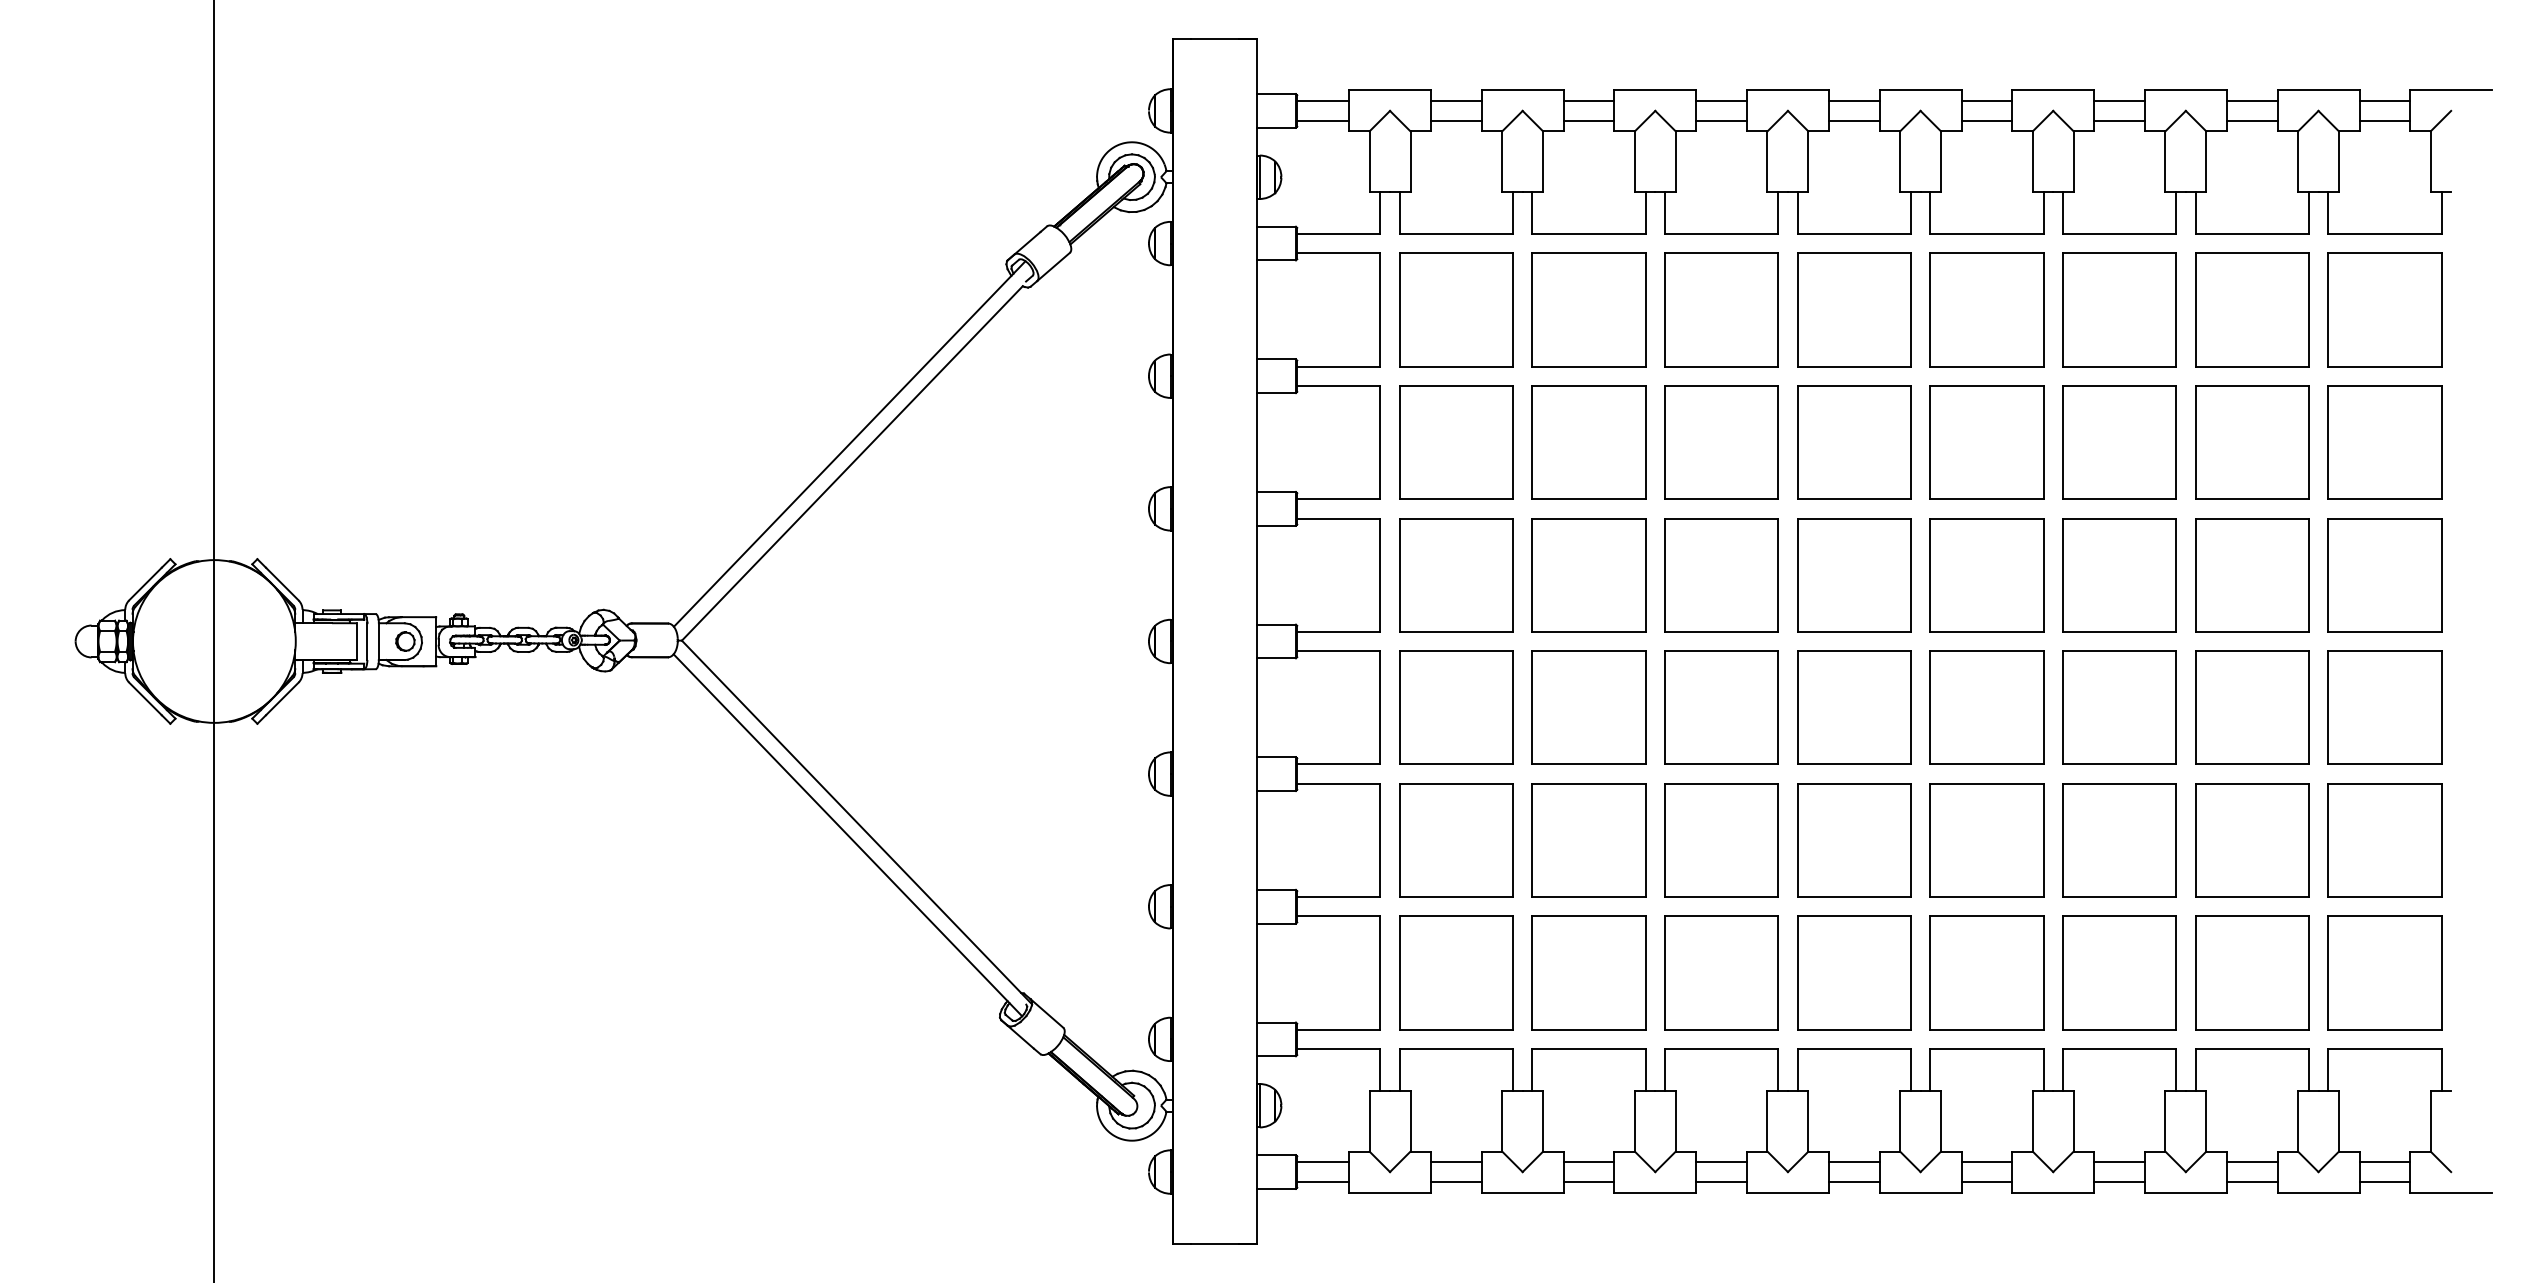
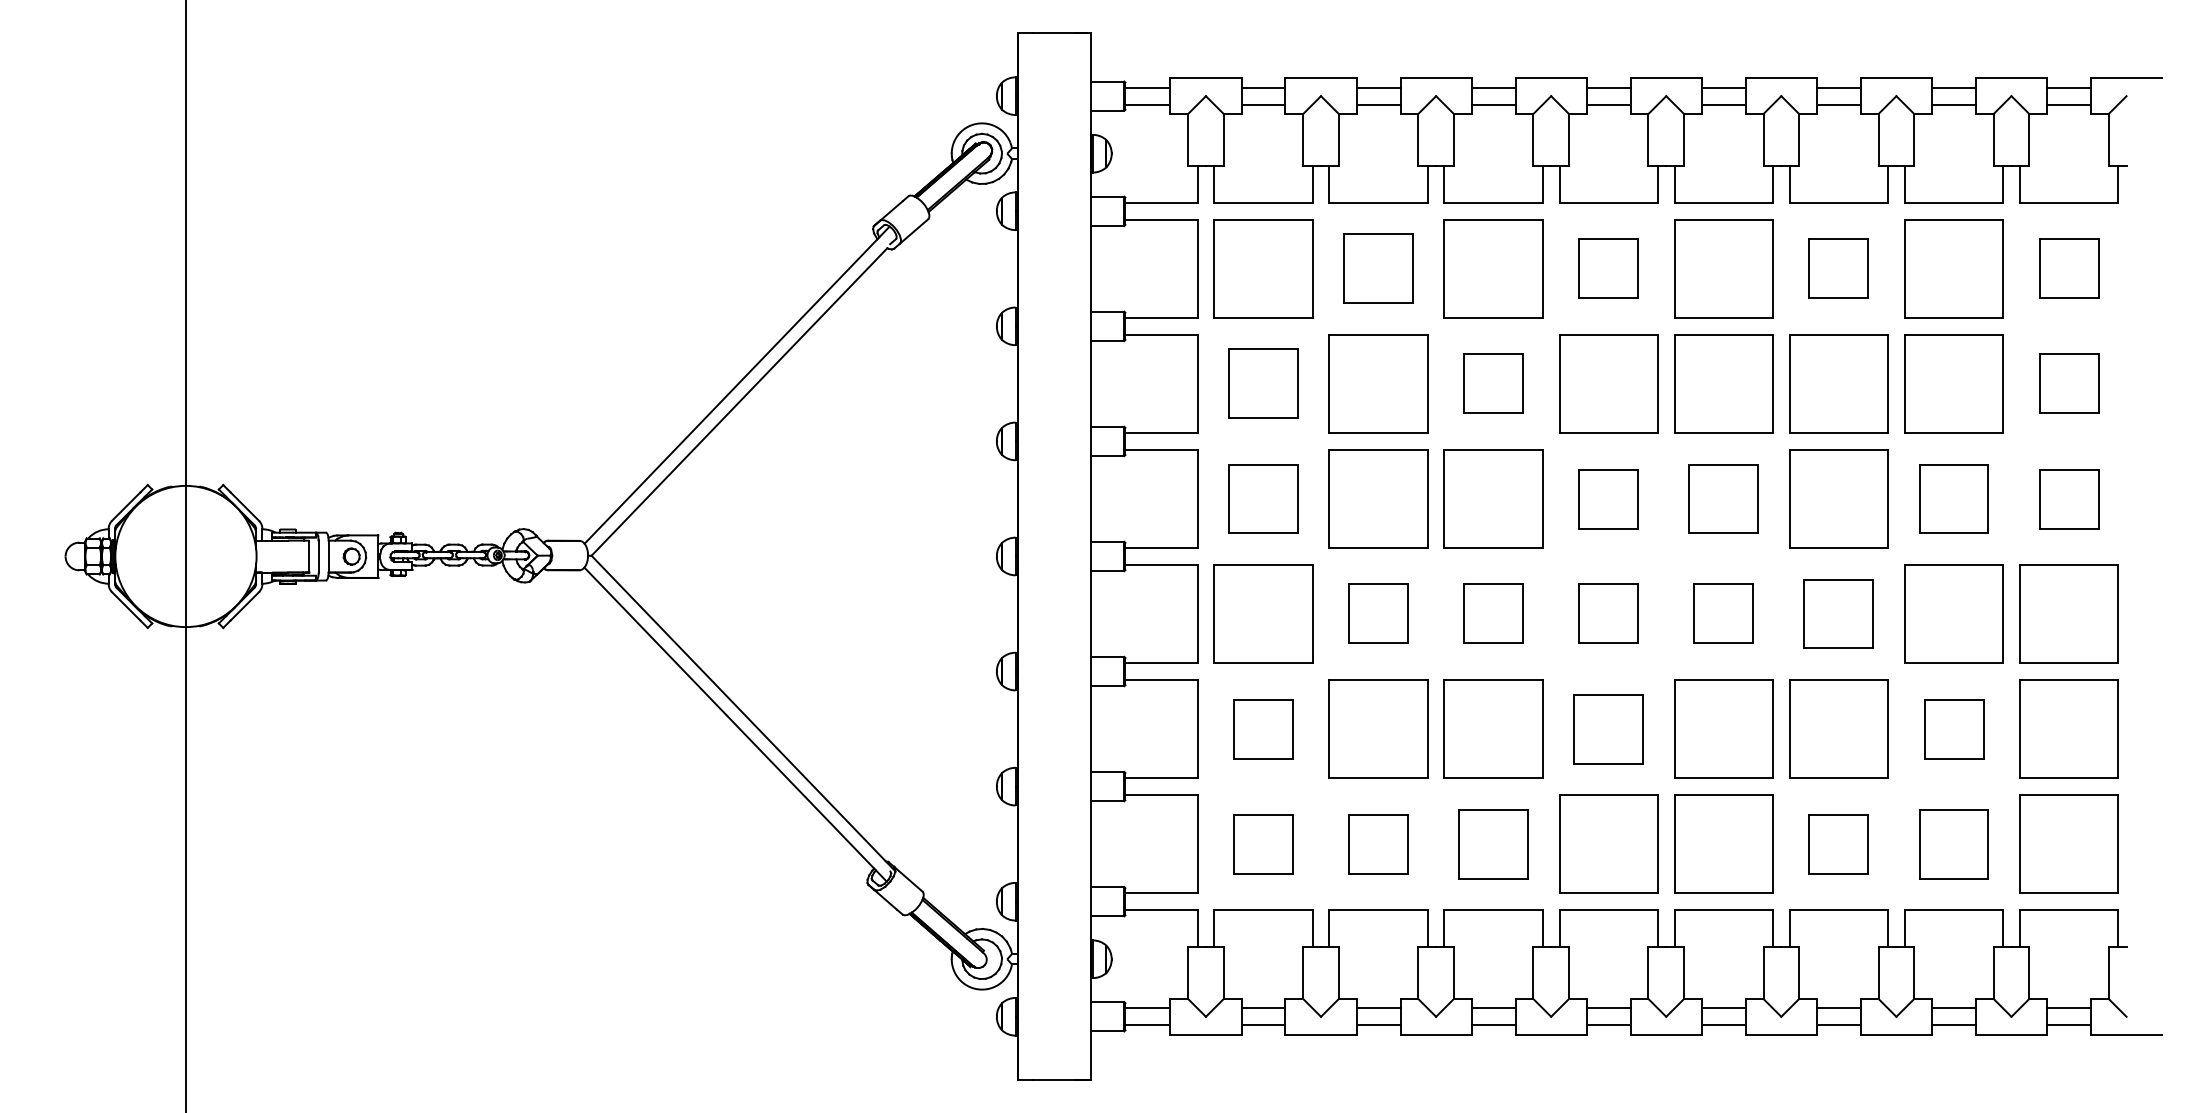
part: (1588, 309) -> (1378, 268), size x0.7
part: (1854, 309) -> (1608, 268), size x0.6
part: (2119, 309) -> (1838, 268), size x0.6
part: (2384, 309) -> (2068, 268), size x0.6
part: (1456, 442) -> (1263, 383), size x0.7
part: (1721, 442) -> (1493, 383), size x0.6
part: (2384, 442) -> (2068, 383), size x0.6
part: (1456, 575) -> (1263, 499), size x0.7
part: (1854, 575) -> (1608, 499), size x0.6
part: (1986, 575) -> (1723, 499), size x0.7
part: (2252, 575) -> (1954, 499), size x0.7
part: (2384, 575) -> (2068, 499), size x0.6
part: (1588, 707) -> (1378, 613), size x0.6
part: (1721, 707) -> (1493, 613), size x0.6
part: (1854, 707) -> (1608, 613), size x0.6
part: (1986, 707) -> (1723, 613), size x0.6
part: (2119, 707) -> (1838, 613), size x0.7
part: (1456, 840) -> (1263, 729), size x0.6
part: (1854, 840) -> (1608, 729), size x0.7
part: (2252, 840) -> (1954, 729), size x0.6
part: (1456, 972) -> (1263, 843), size x0.6
part: (1588, 972) -> (1378, 843), size x0.6
part: (1721, 972) -> (1493, 843), size x0.7
part: (2119, 972) -> (1838, 843), size x0.6
part: (2252, 972) -> (1954, 843), size x0.7

